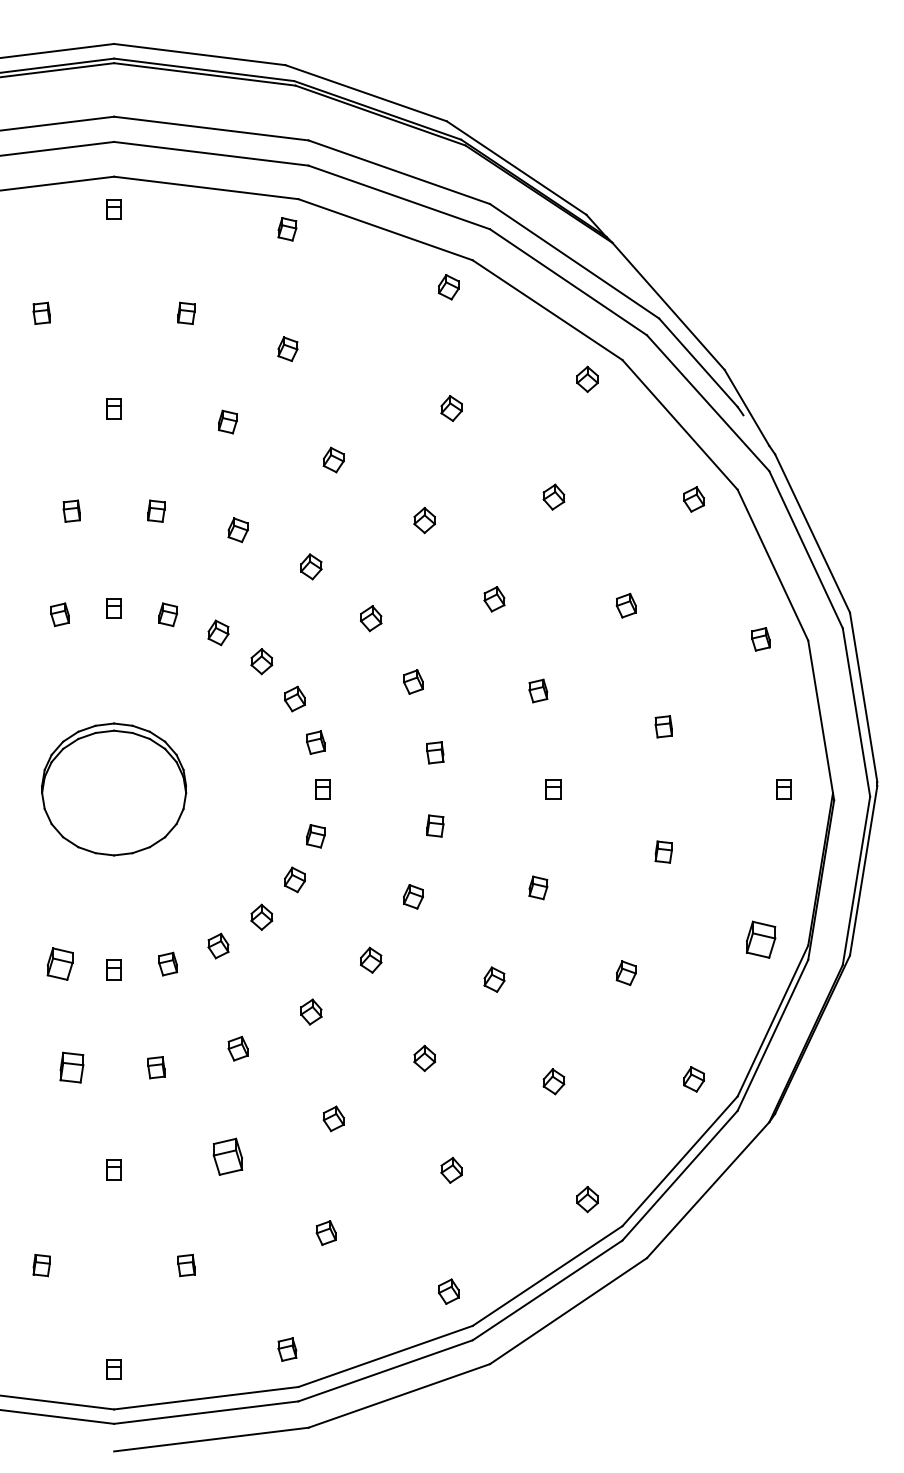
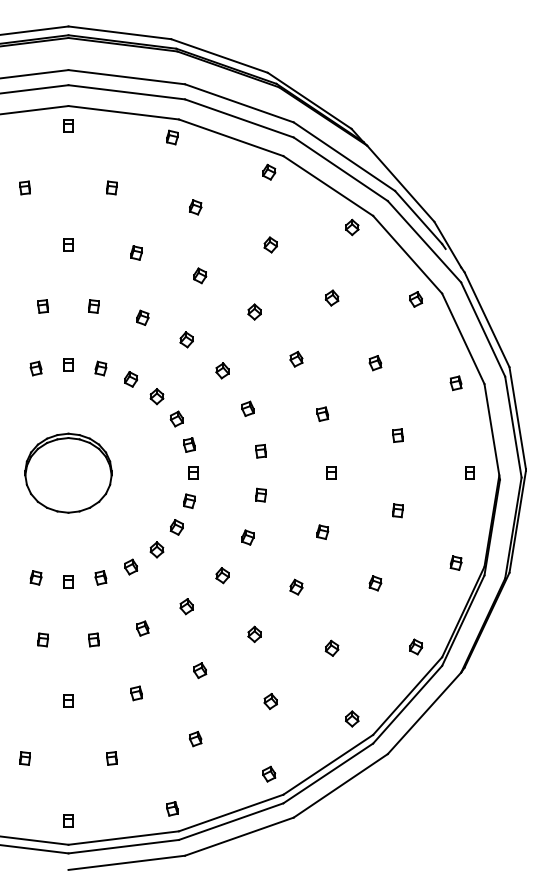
part: (287, 349) -> (195, 207), moved
part: (759, 938) -> (455, 562), size x0.62
part: (59, 963) -> (35, 577), size x0.71
part: (70, 1066) -> (42, 639), size x0.71
part: (227, 1157) -> (136, 693), size x0.62

